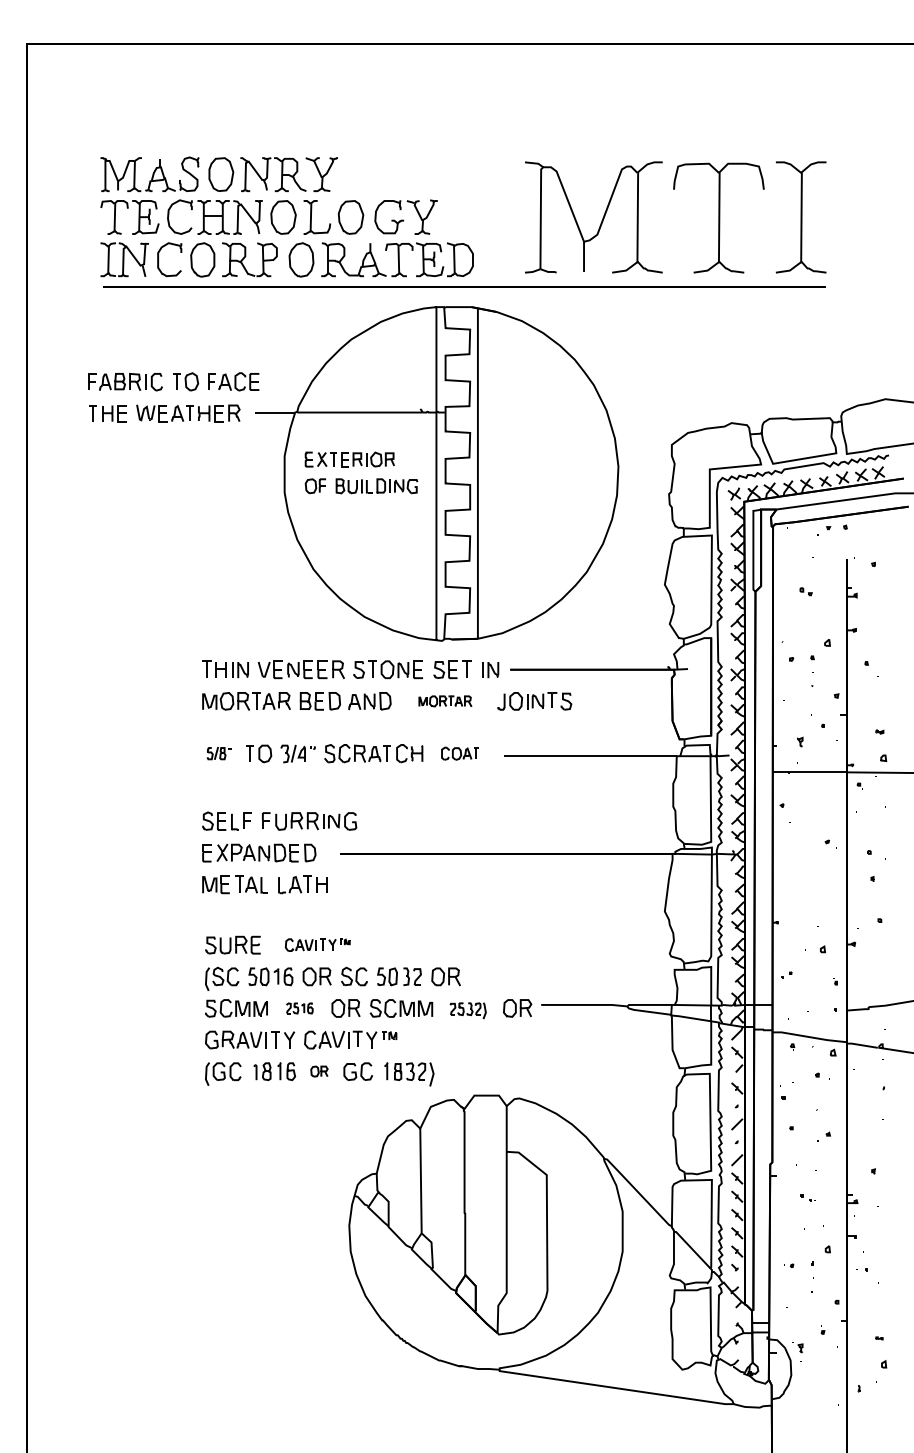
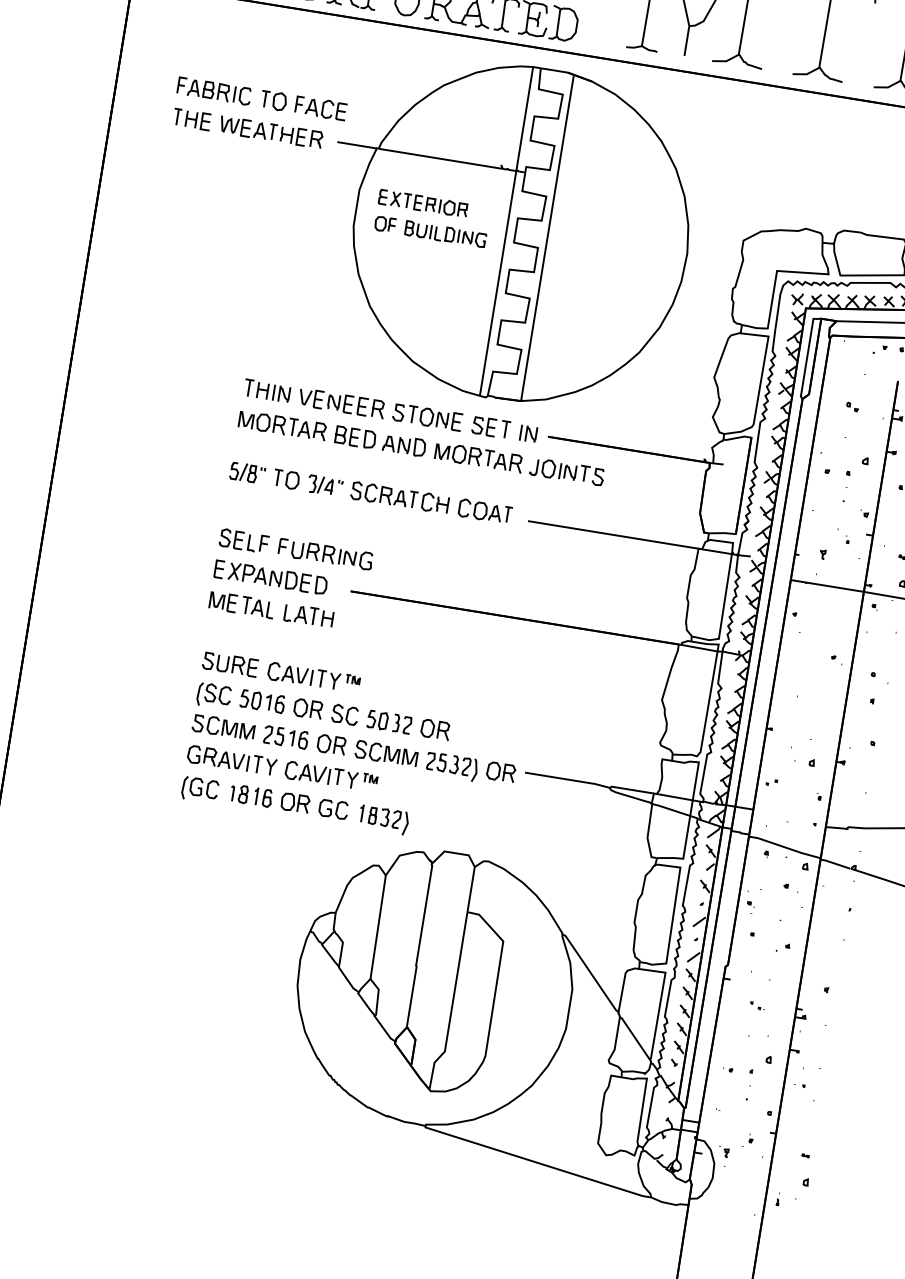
part: (445, 701) -> (479, 457), size x1.67
part: (218, 753) -> (246, 472), size x1.43
part: (459, 753) -> (484, 511), size x1.43
part: (317, 944) -> (313, 677), size x1.43
part: (299, 1008) -> (285, 737), size x1.67
part: (468, 1010) -> (452, 766), size x1.43
part: (319, 1071) -> (295, 802), size x1.67

